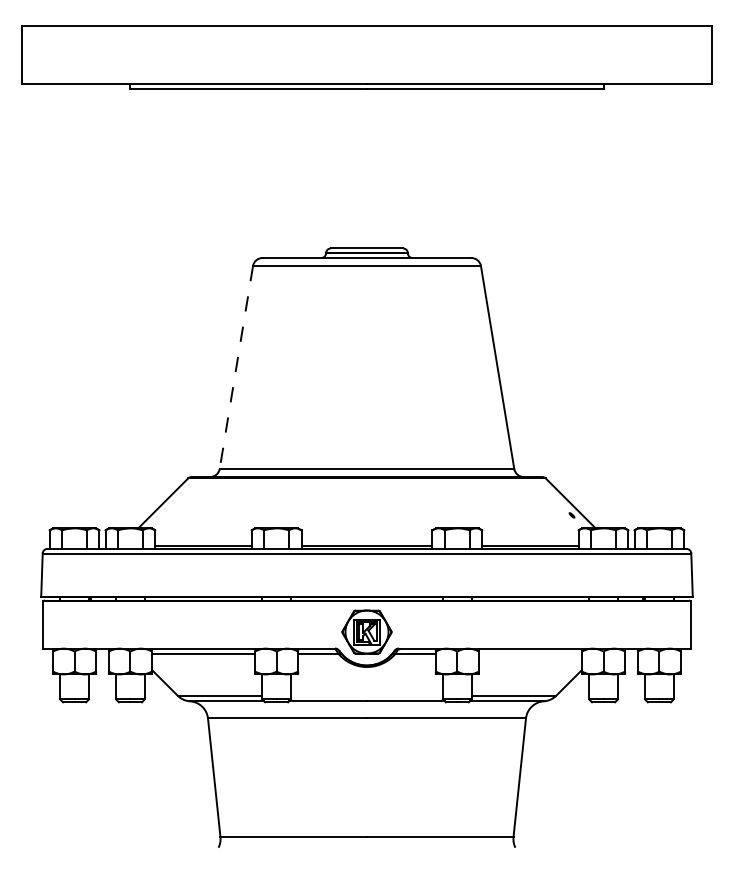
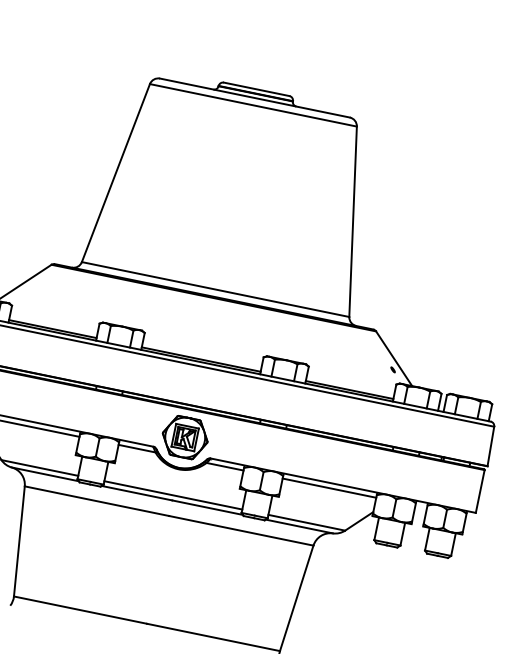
line: (236, 367) -> (116, 173), dashed -> solid
line: (530, 654) -> (329, 488), added
line: (366, 695) -> (172, 495), added

